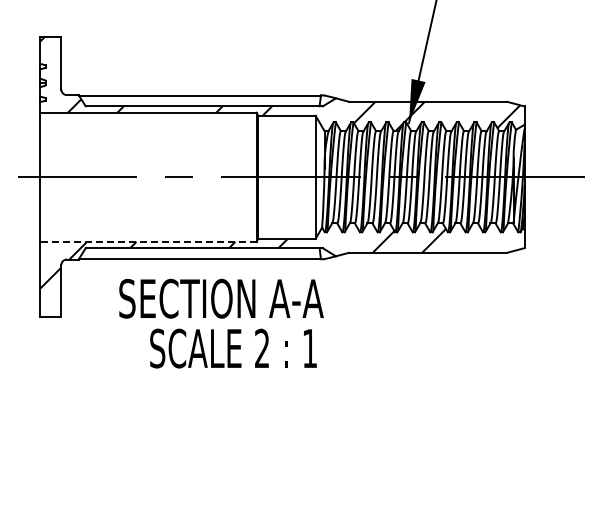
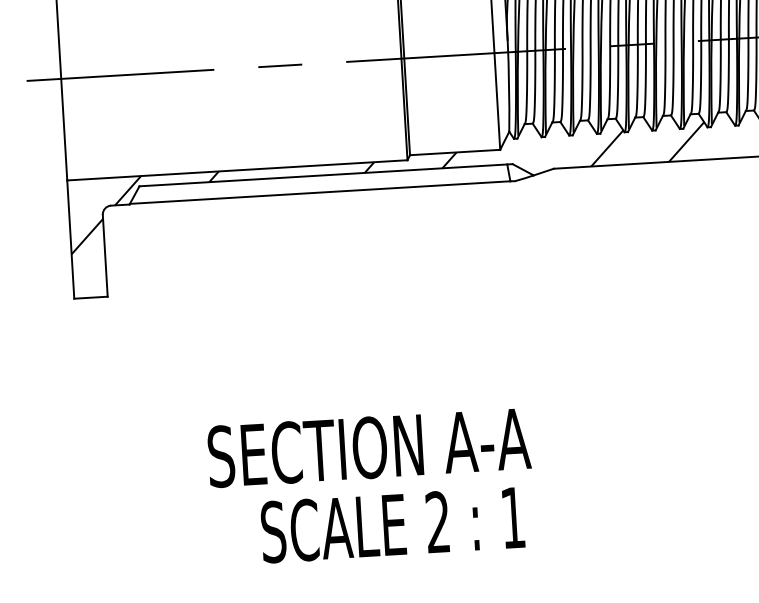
line: (147, 241) -> (236, 169), dashed -> solid
text: (221, 323) -> (371, 486), moved

